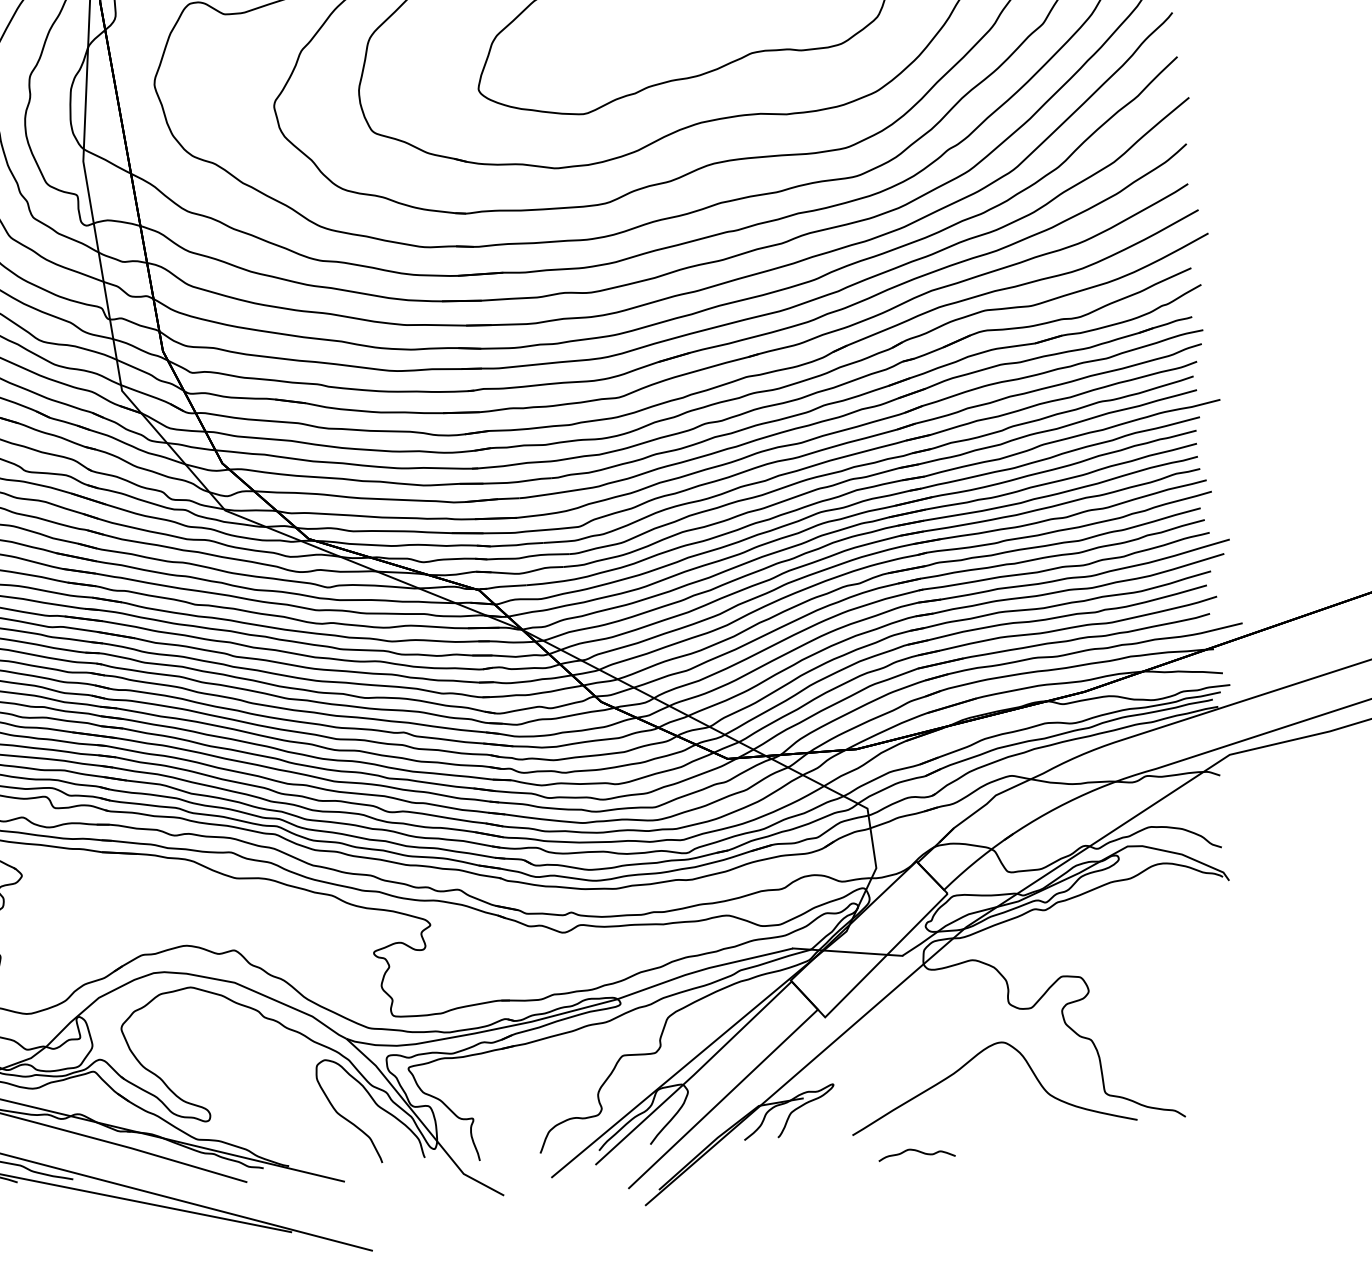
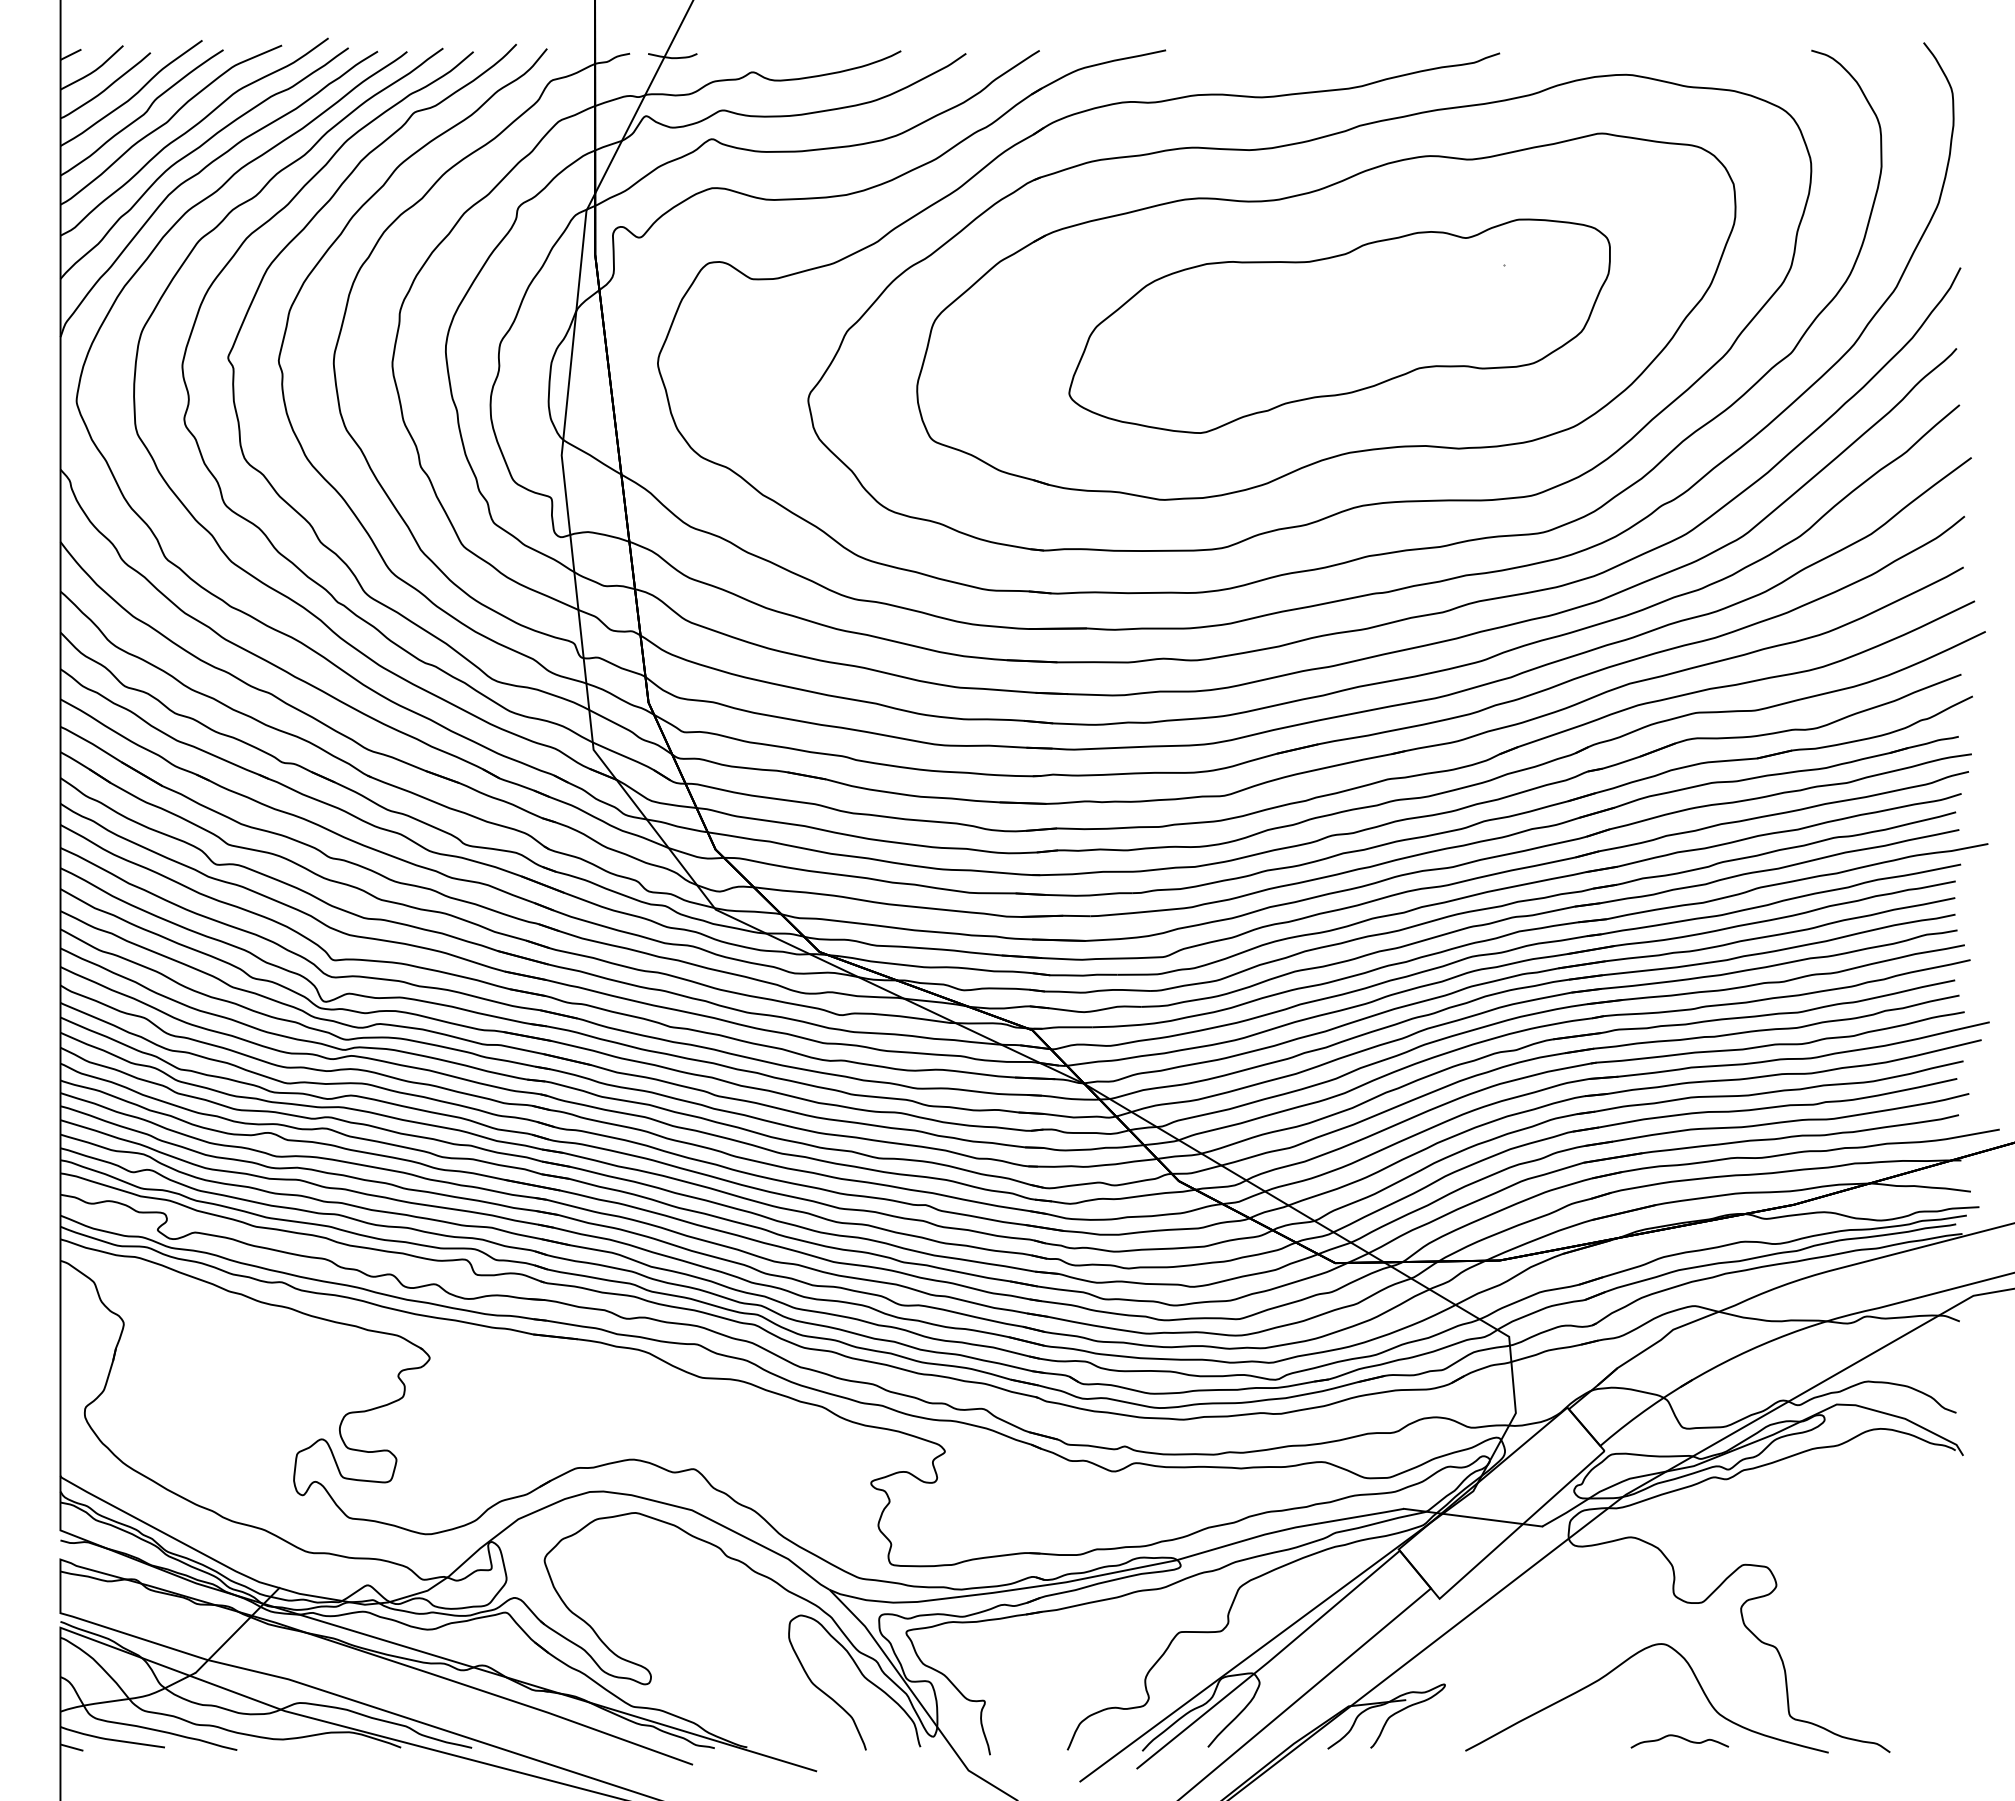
curve: (917, 1151) -> (1680, 1738), moved

